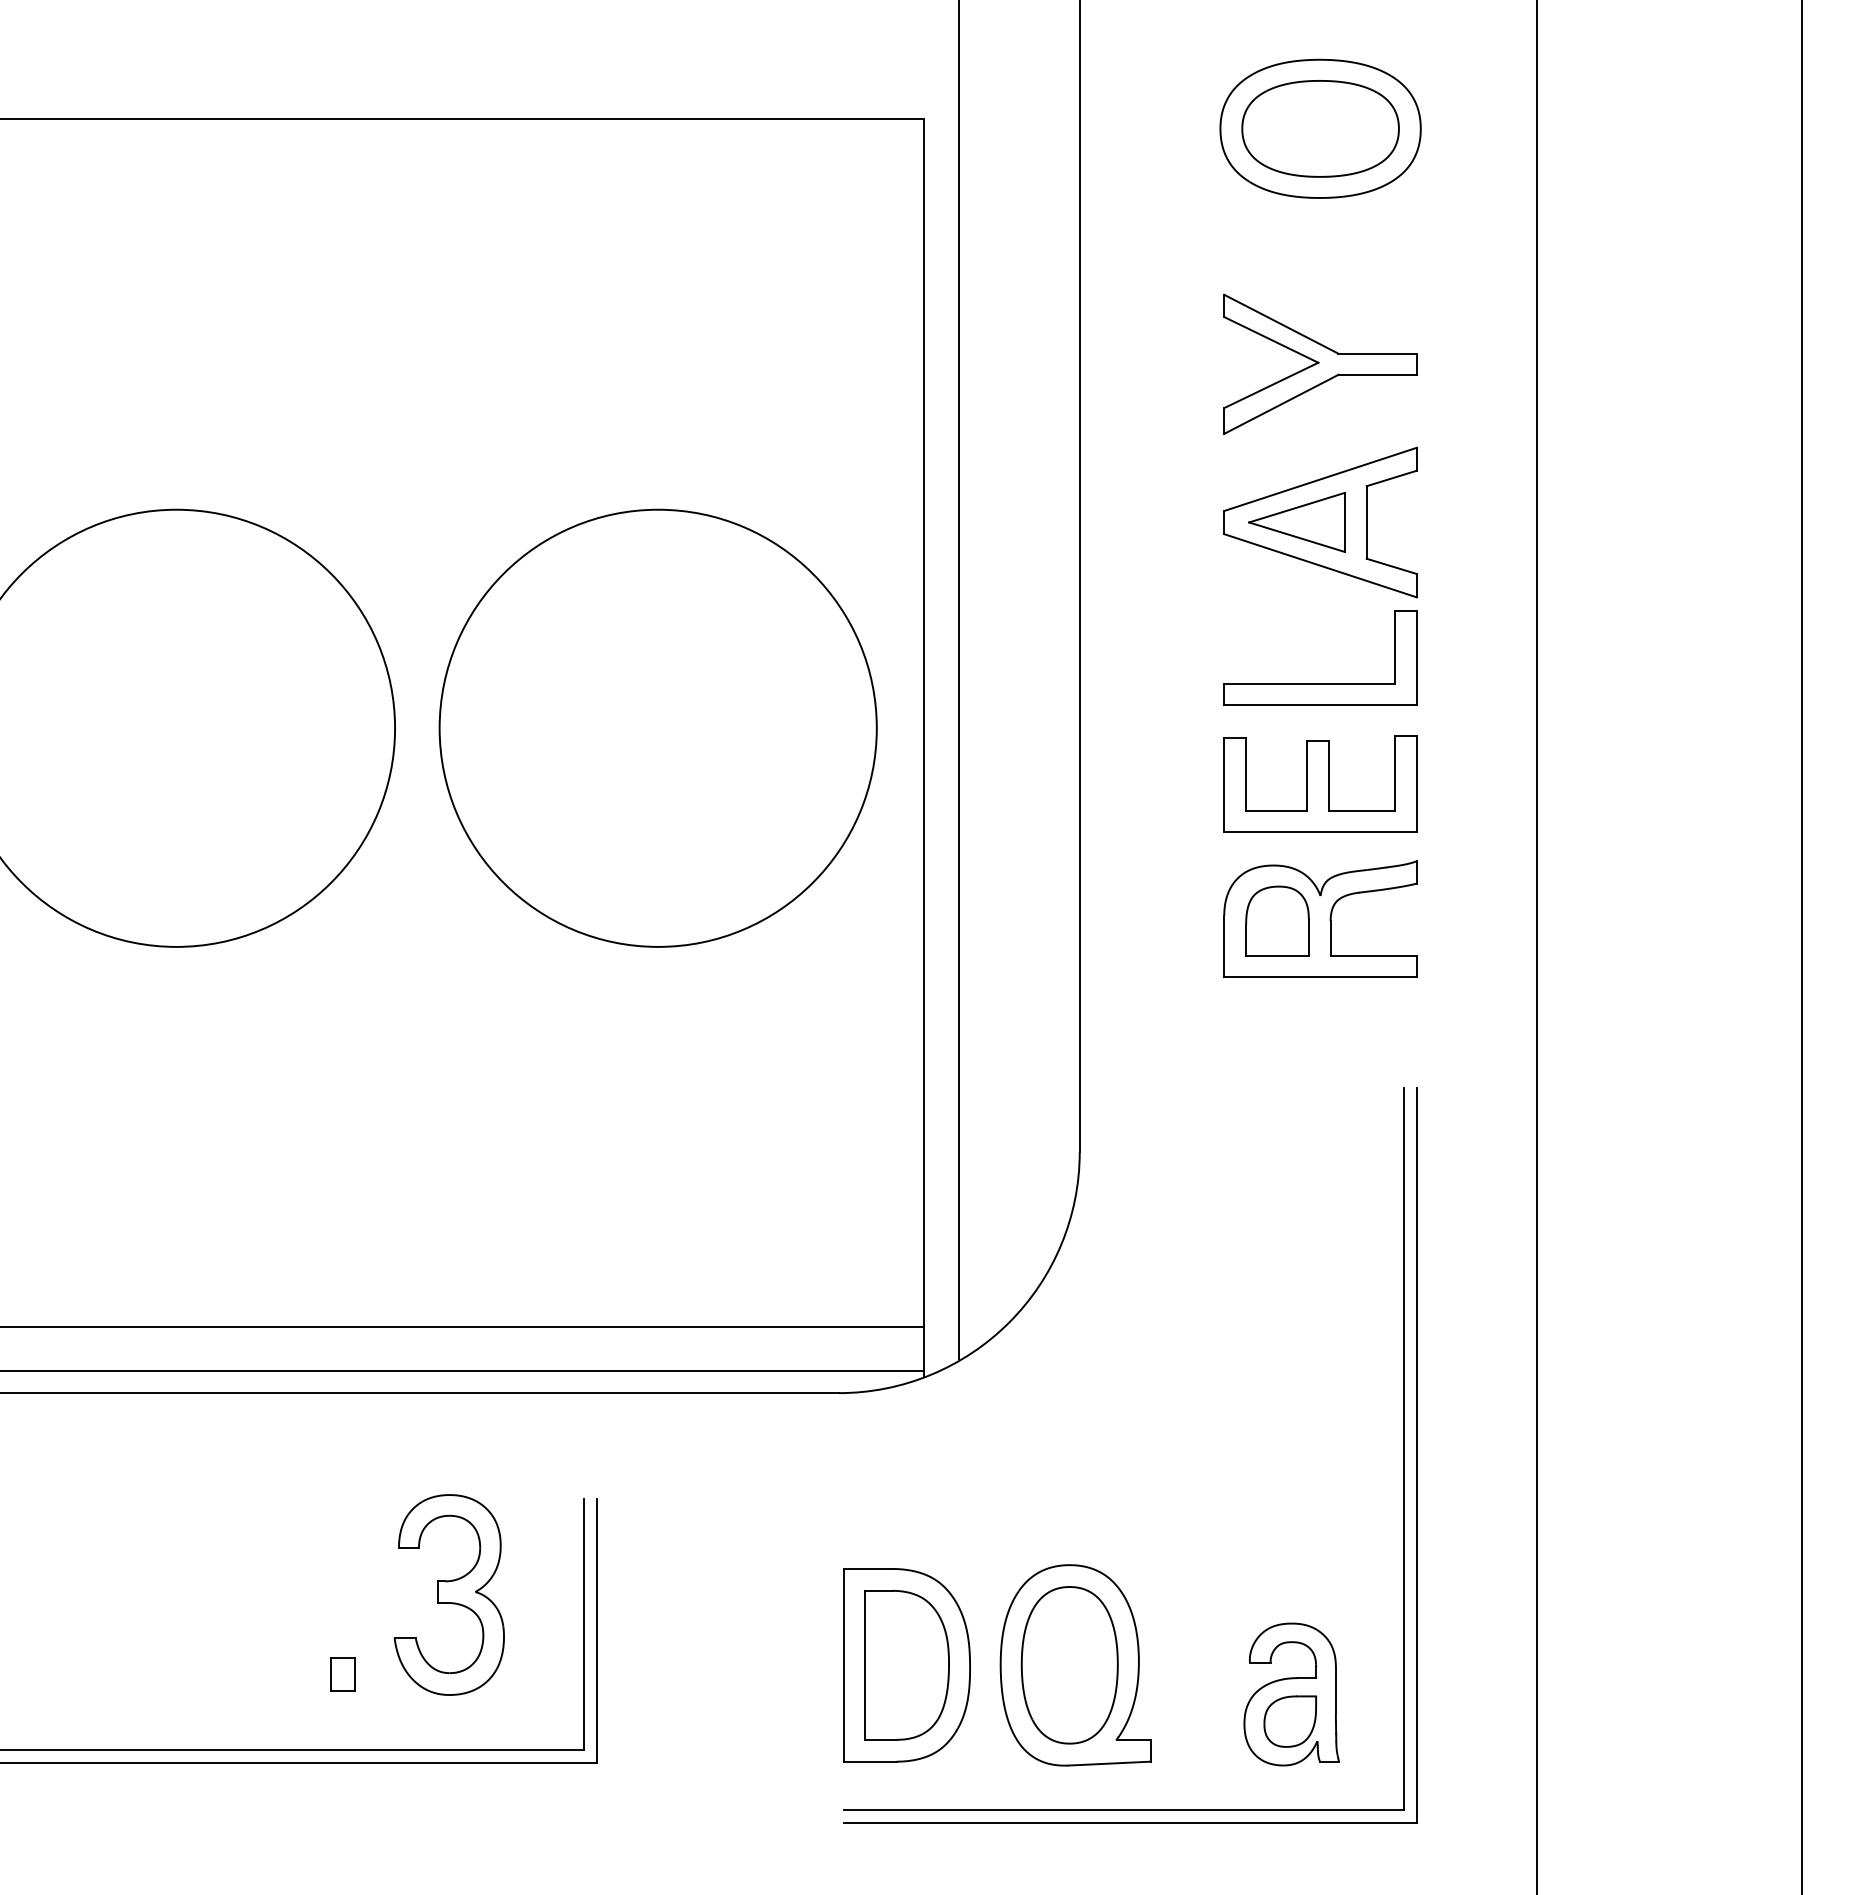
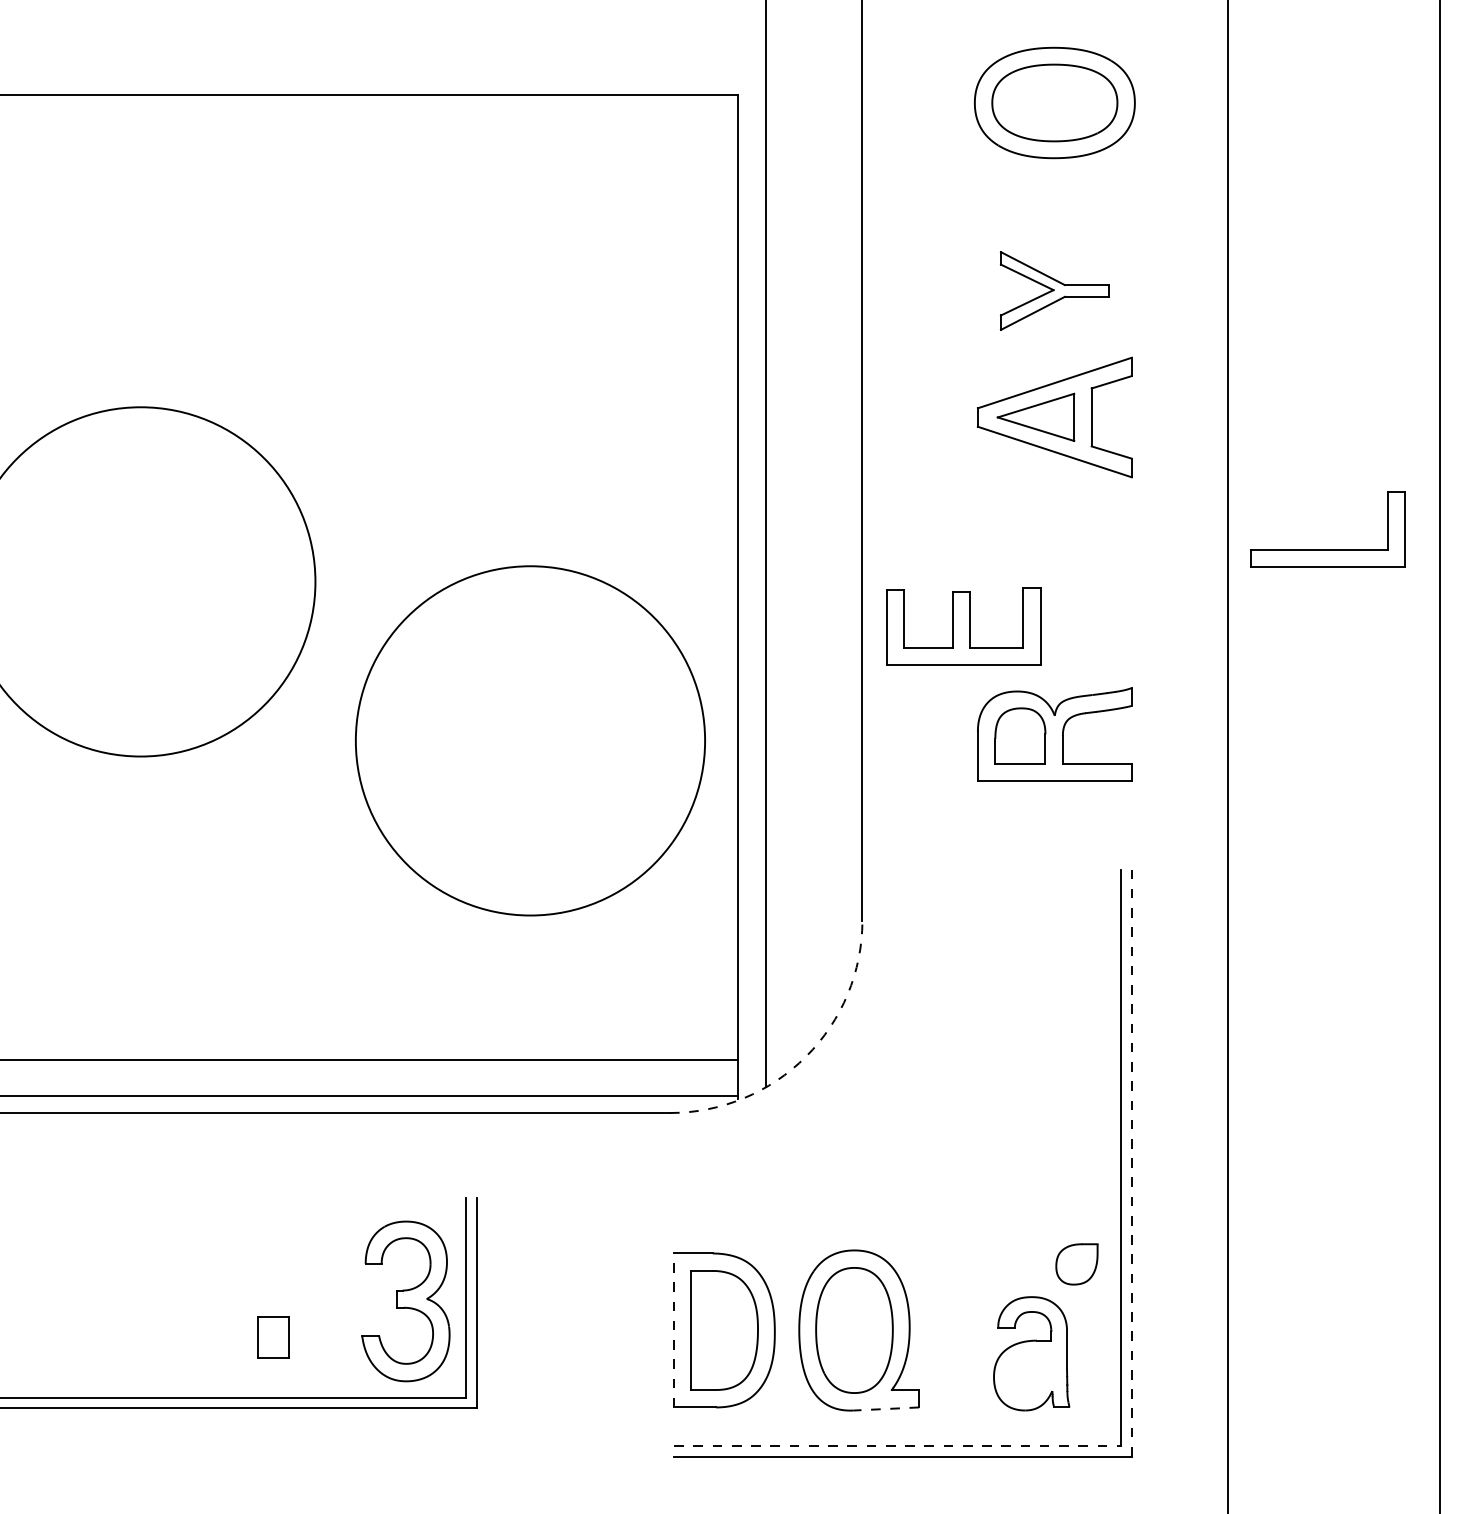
part: (1320, 363) -> (1054, 290), size x0.7
part: (1320, 683) -> (1327, 550), moved
circle: (657, 727) -> (529, 740), moved
part: (1320, 783) -> (963, 625), moved
arc: (1009, 1322) -> (806, 1056), solid -> dashed
line: (1416, 1455) -> (1131, 1162), solid -> dashed
part: (448, 1594) -> (405, 1301), moved
line: (843, 1664) -> (673, 1329), solid -> dashed
part: (342, 1674) -> (273, 1337), size x1.6
part: (1290, 1721) -> (1077, 1264), moved
line: (1108, 1763) -> (885, 1408), solid -> dashed
line: (1123, 1809) -> (897, 1445), solid -> dashed

